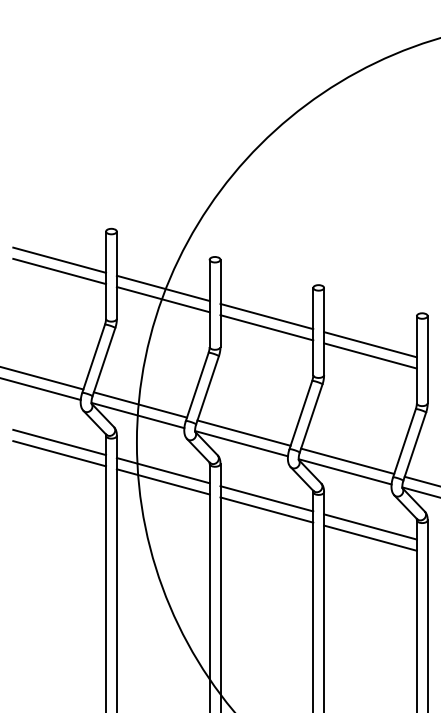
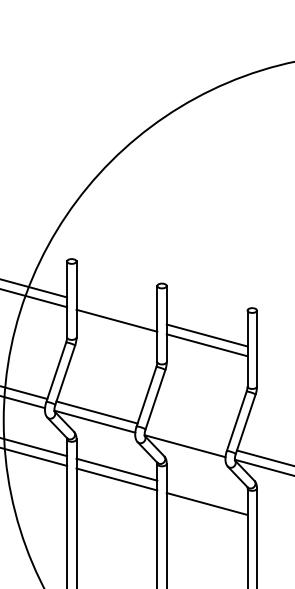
line: (266, 316) -> (116, 310), removed
line: (347, 460) -> (187, 436), removed
line: (370, 526) -> (207, 493), removed

